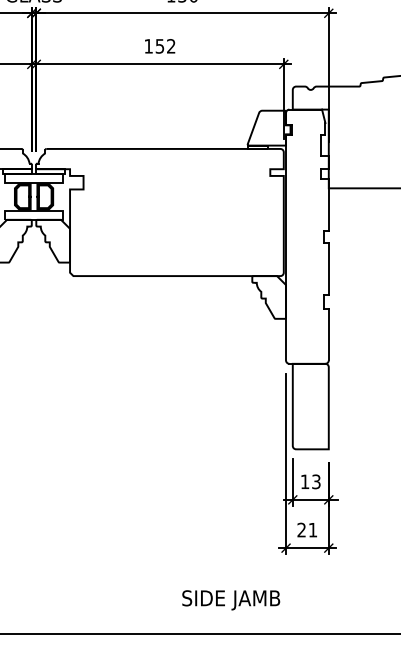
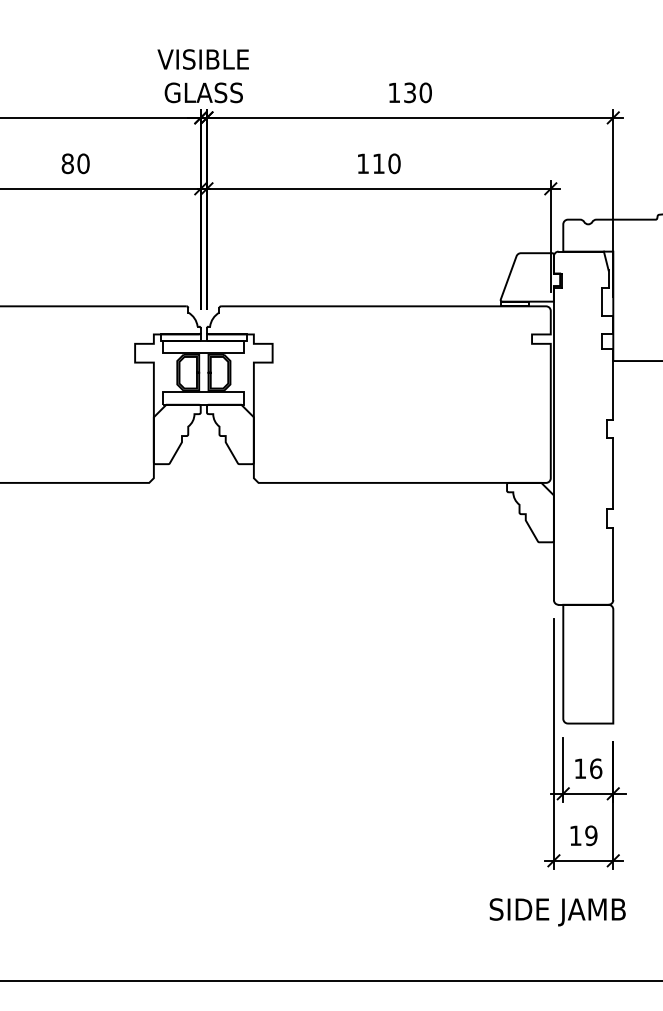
text: (165, 46) -> (386, 163), 152 -> 110
text: (316, 481) -> (596, 768), 13 -> 16
text: (307, 529) -> (583, 835), 21 -> 19
text: (231, 600) -> (557, 912), moved

